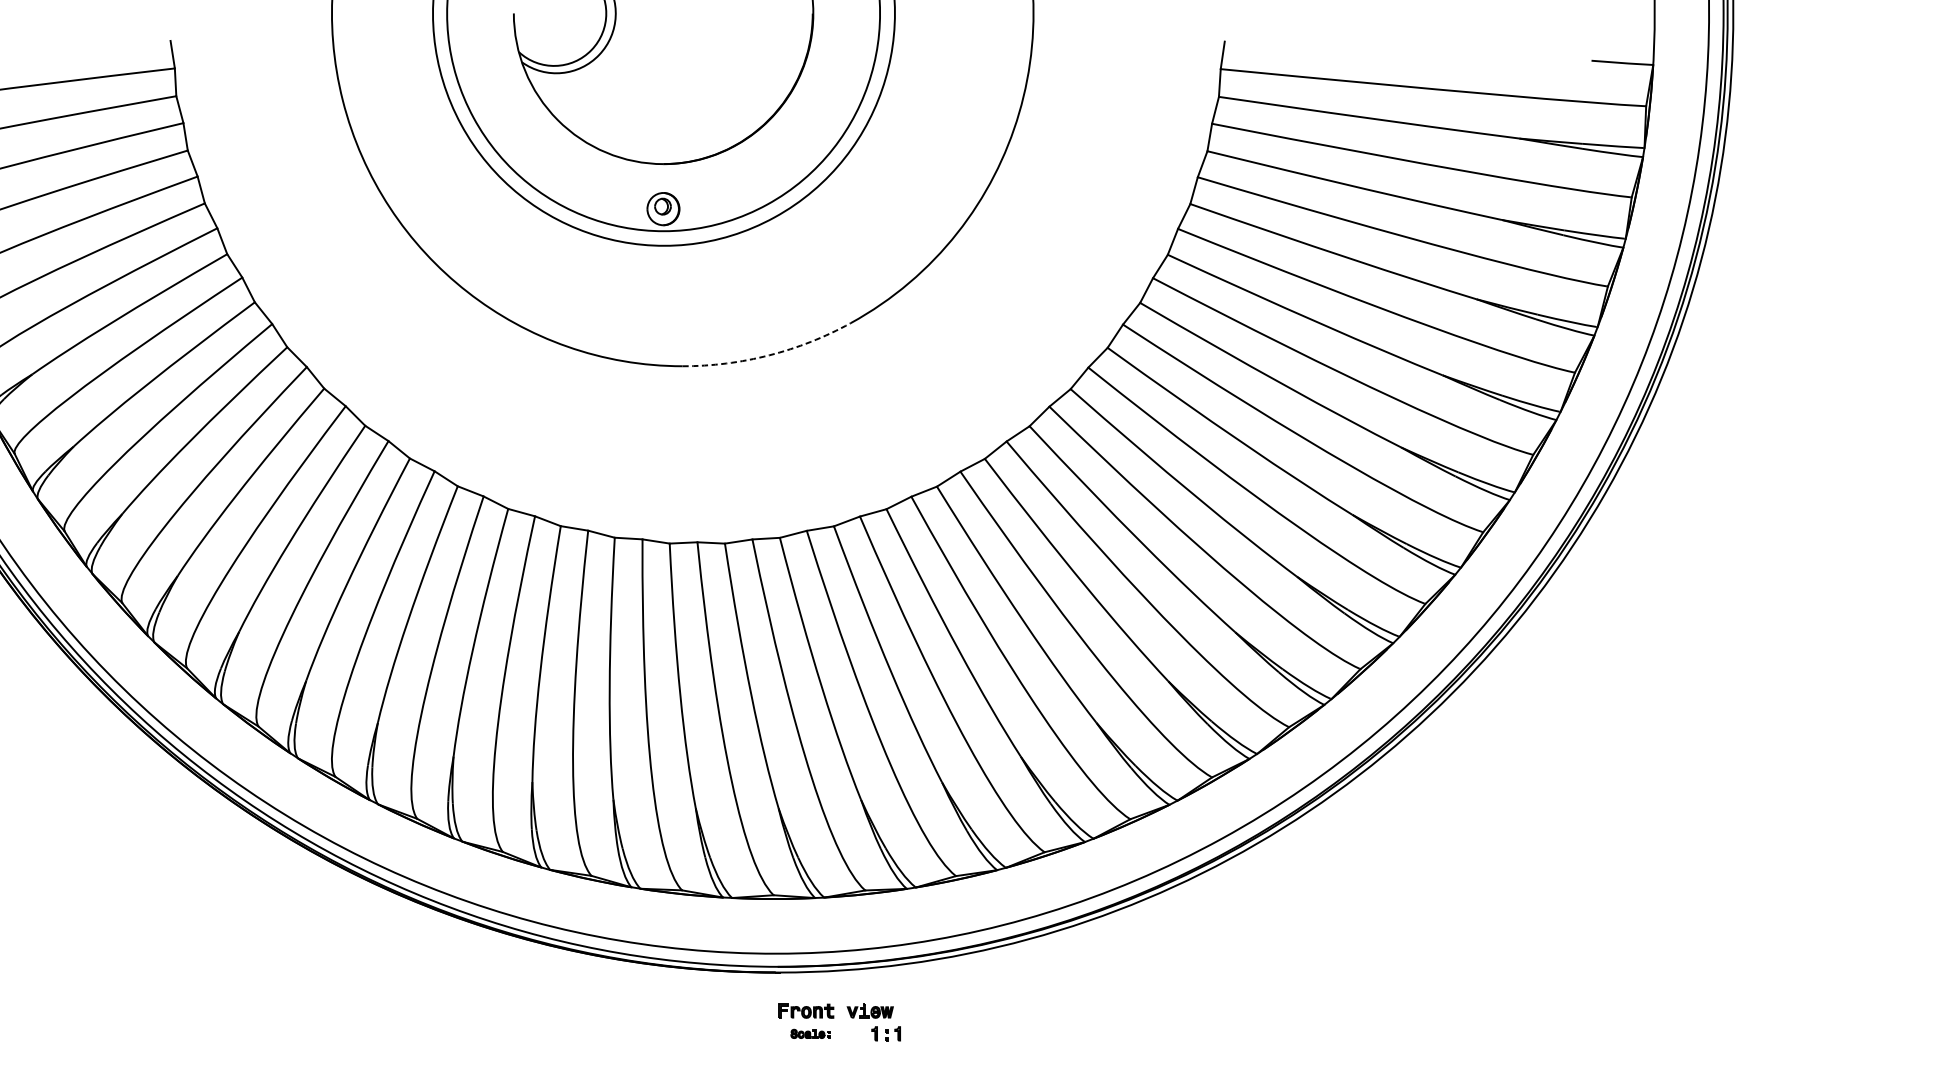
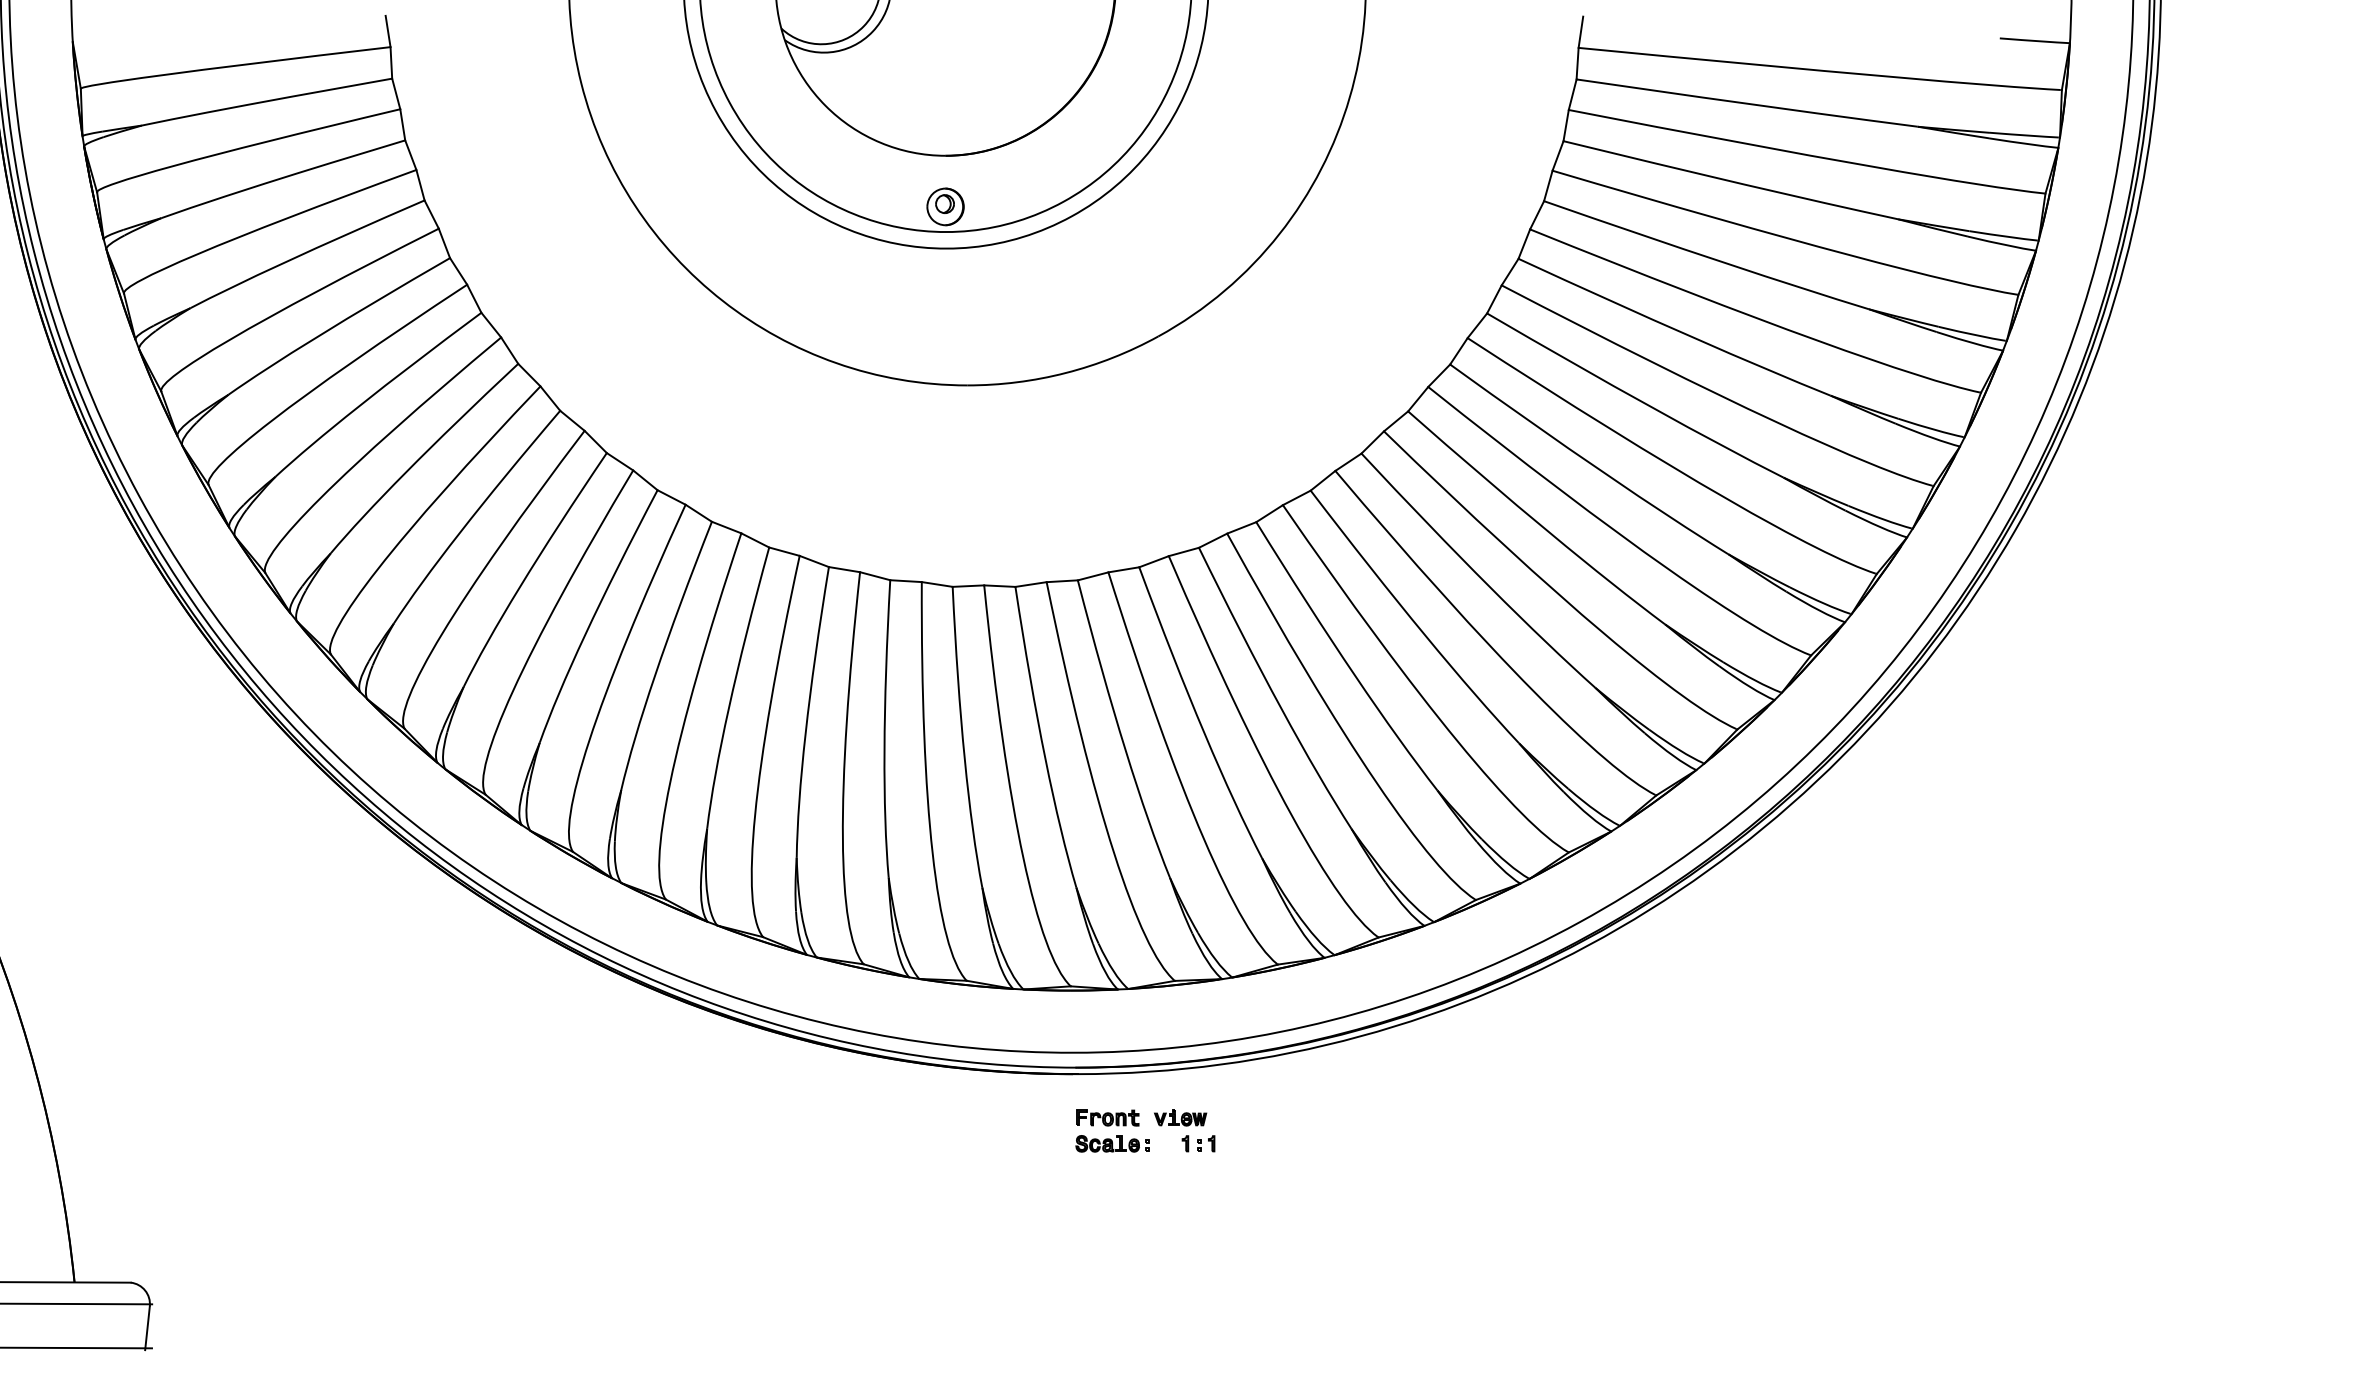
arc: (769, 355) -> (1065, 373), dashed -> solid
part: (810, 1033) -> (1112, 1143), size x1.67

